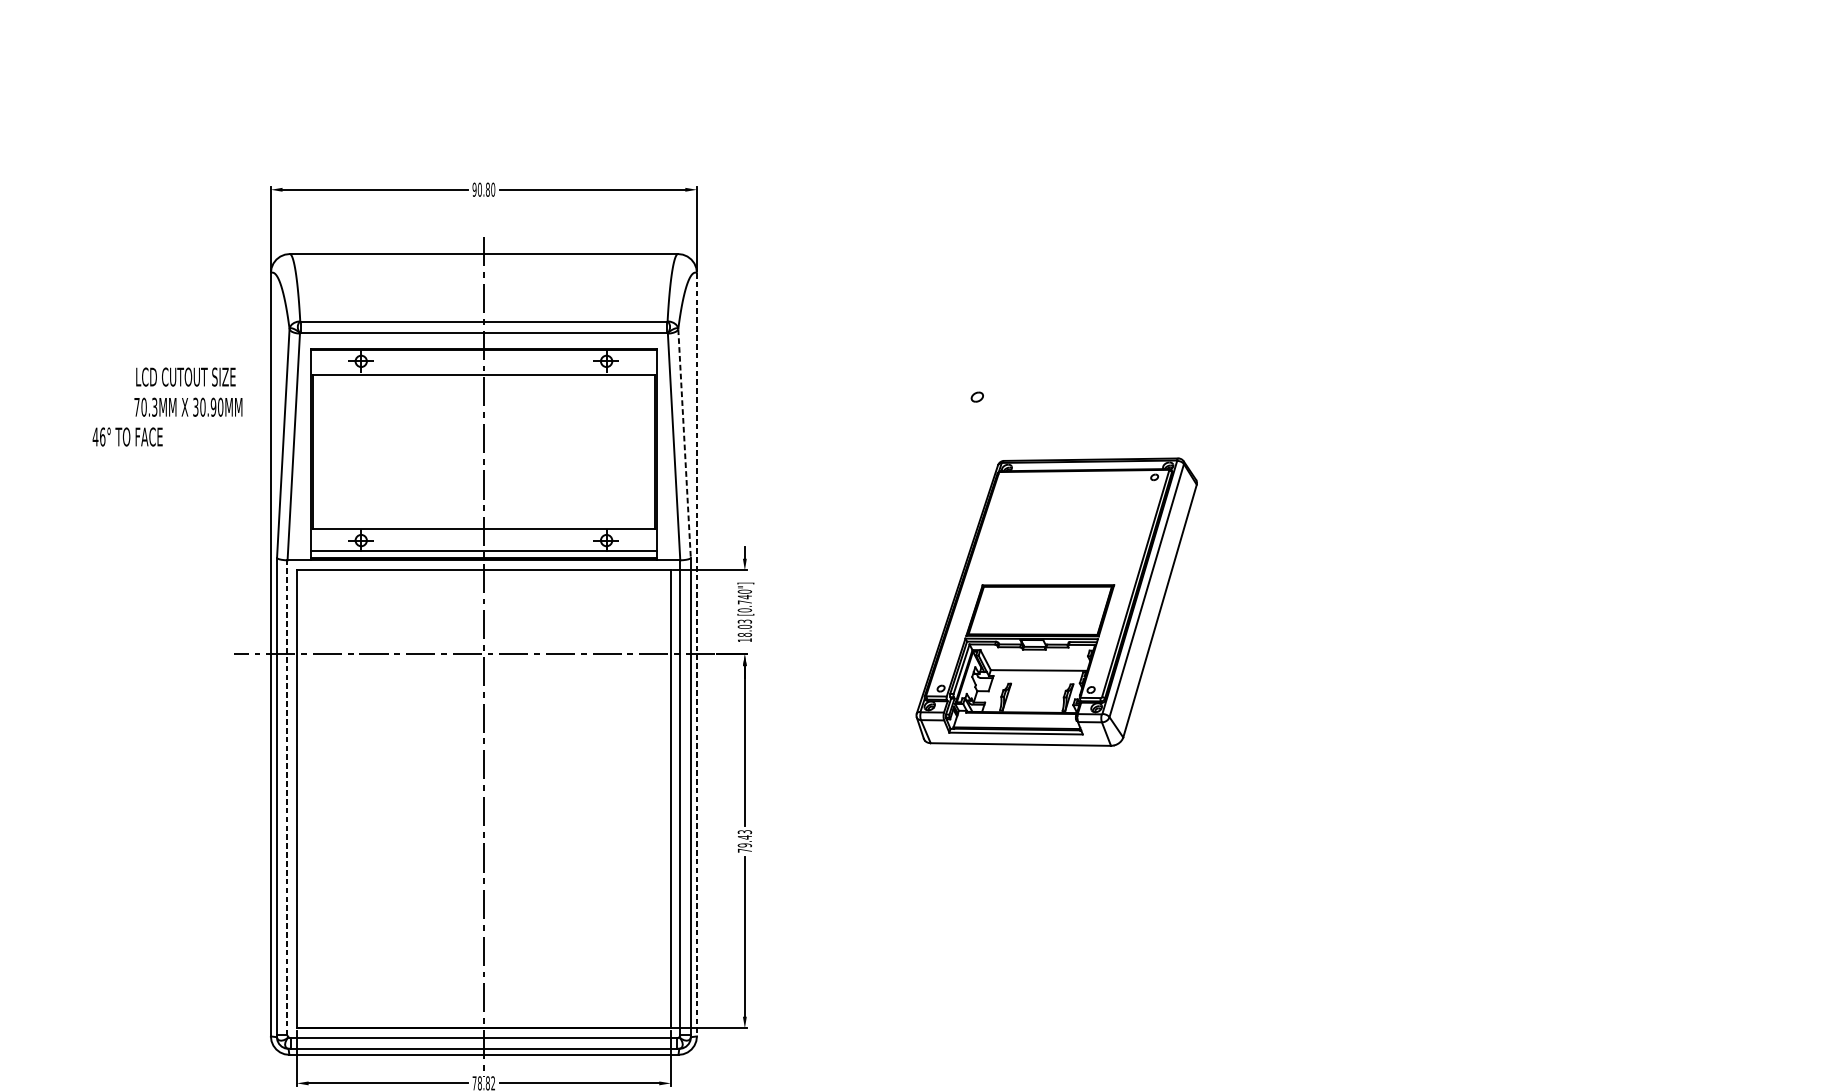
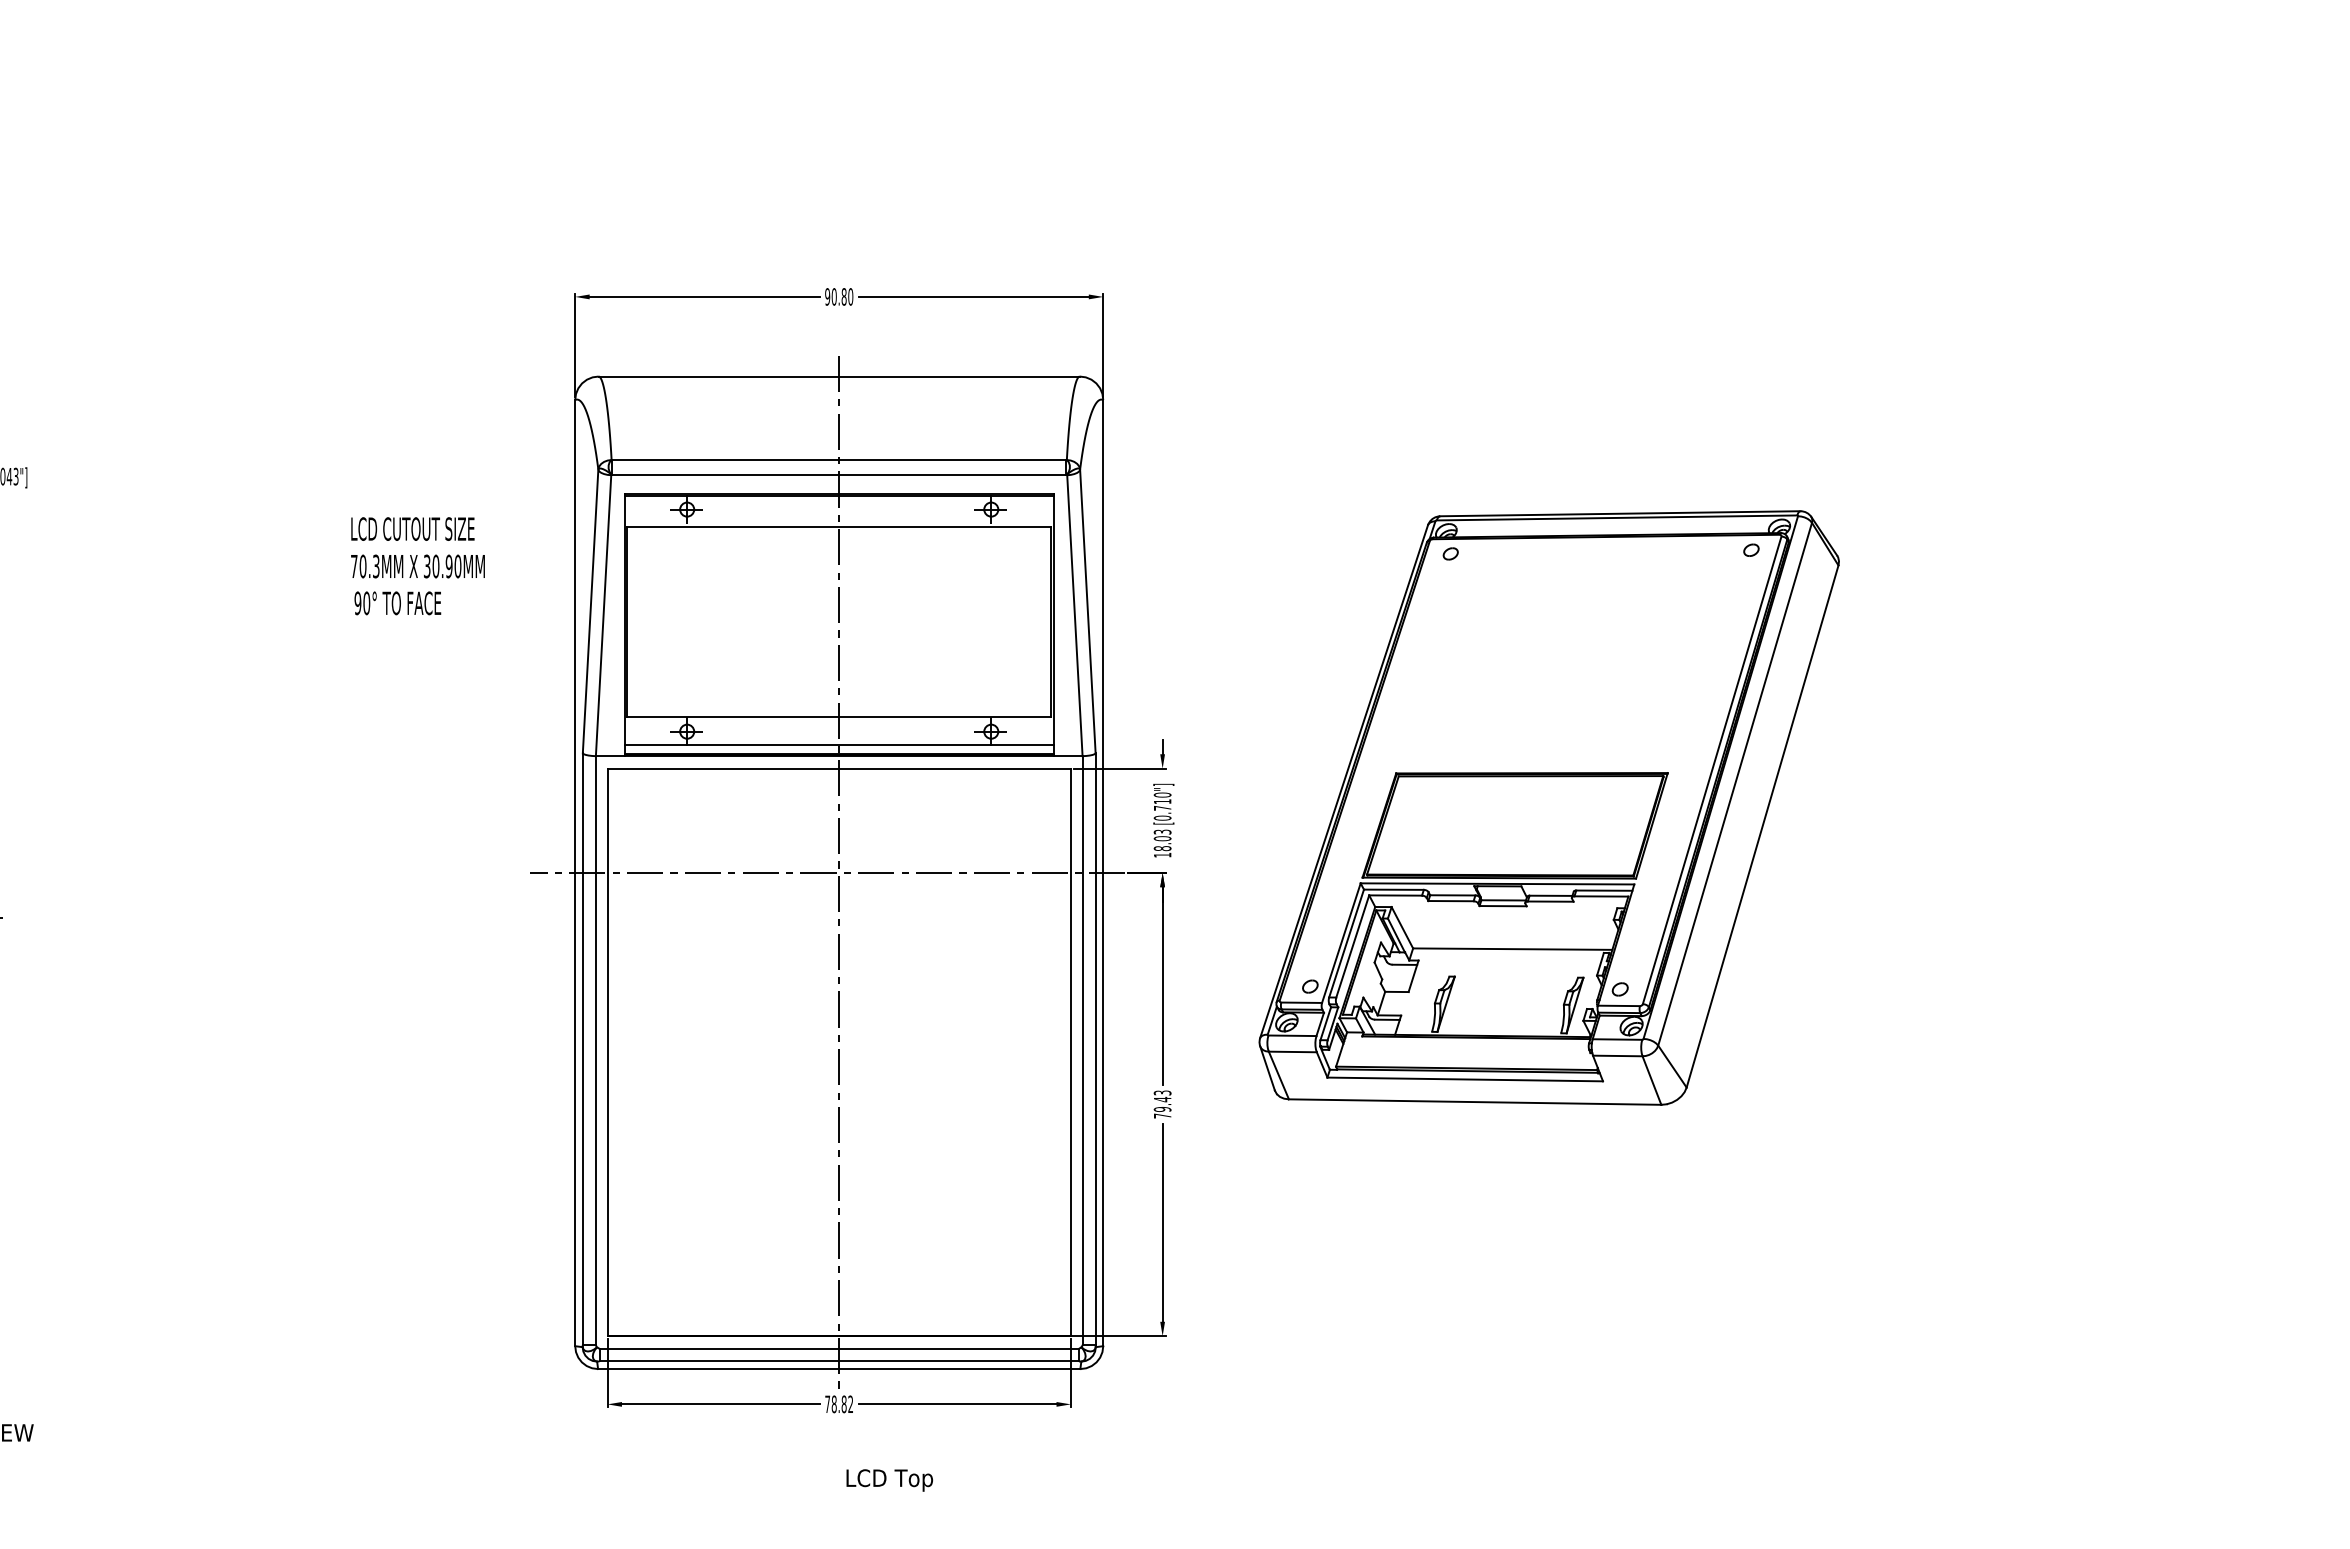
text: (185, 376) -> (412, 528), moved
text: (188, 407) -> (417, 566), moved
text: (99, 437) -> (362, 603), 46° -> 90°
line: (684, 443) -> (1087, 611), dashed -> solid
text: (744, 596) -> (1162, 801), [0.740"] -> [0.710"]
part: (1056, 601) -> (1548, 807), size x1.67
line: (697, 655) -> (1103, 873), dashed -> solid
line: (287, 797) -> (595, 1049), dashed -> solid

